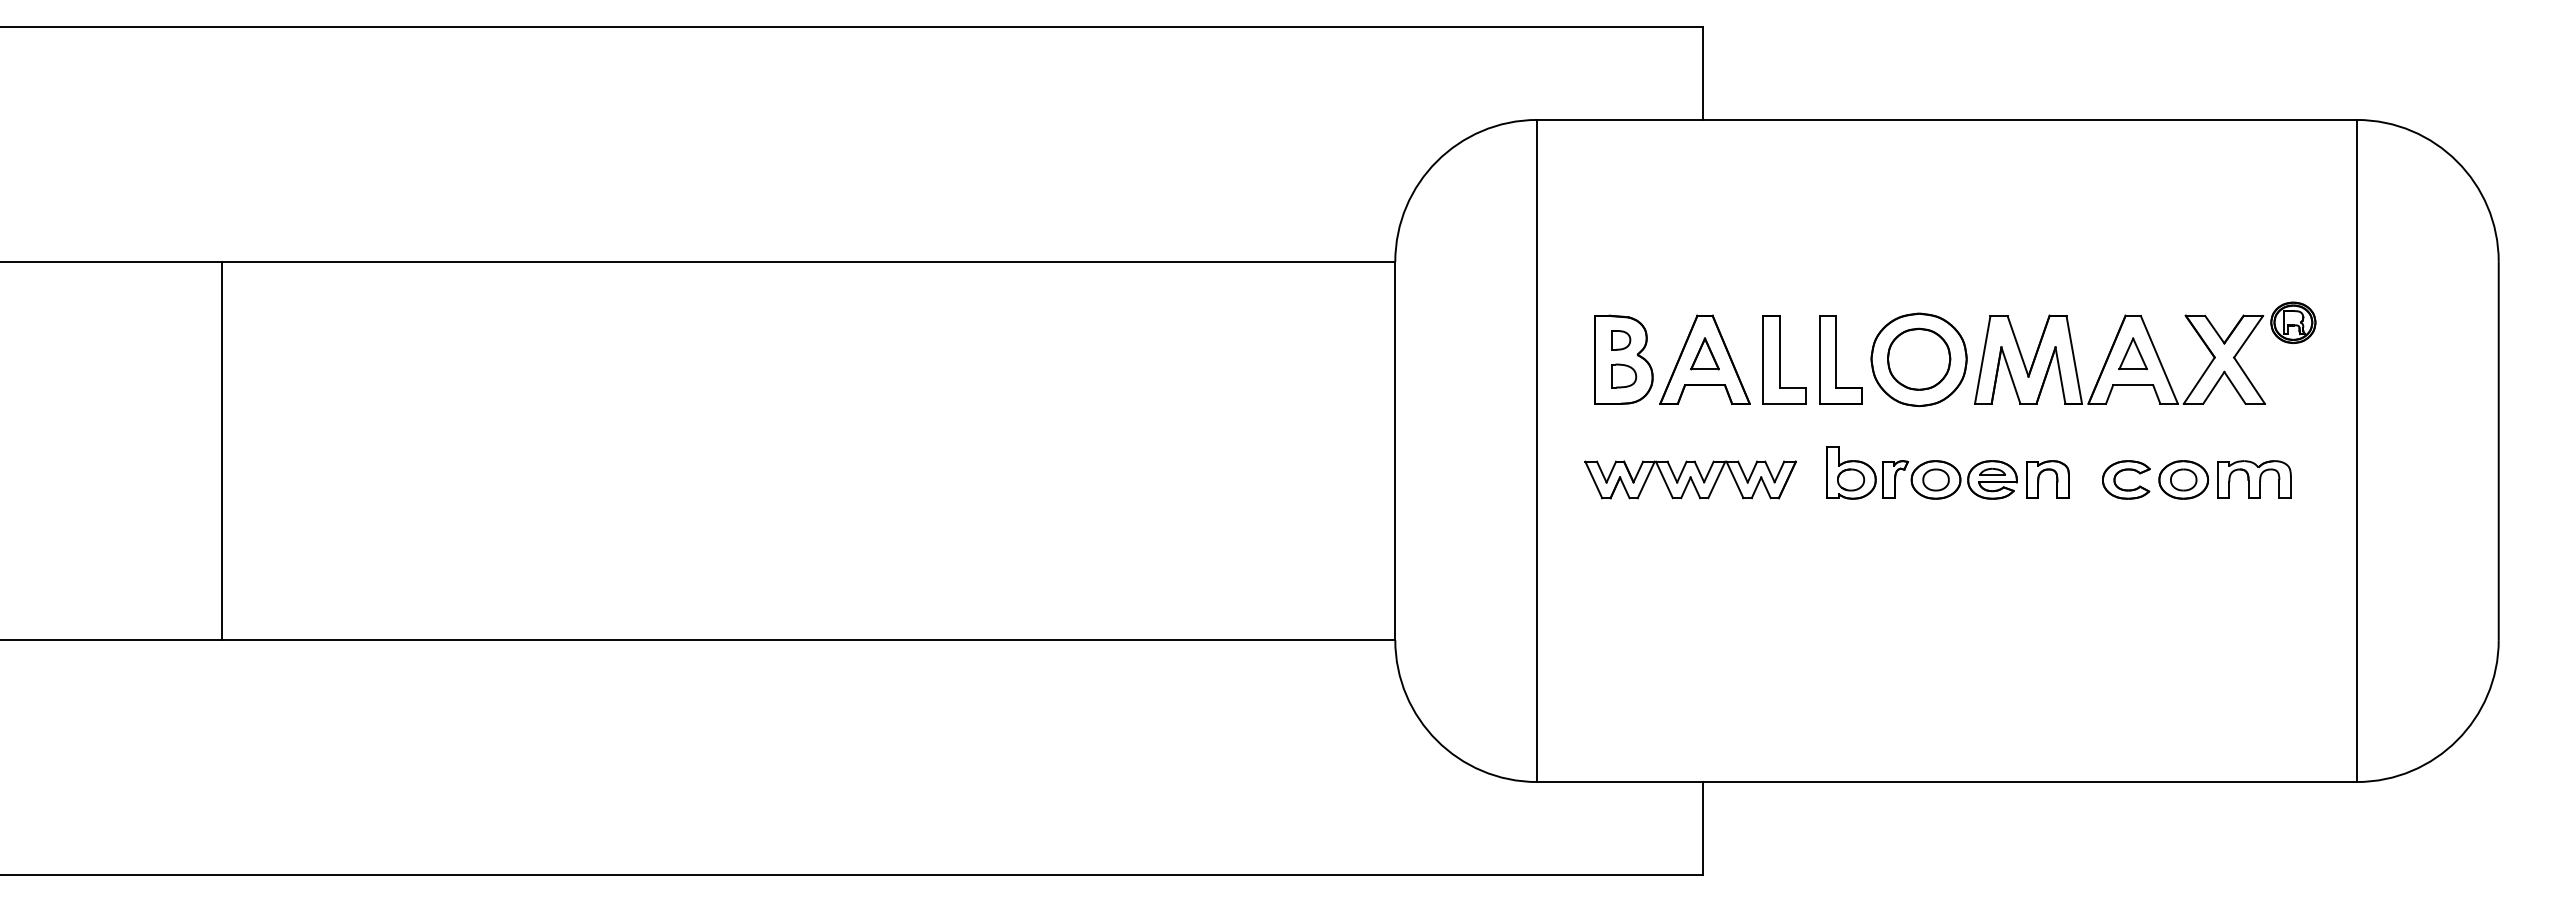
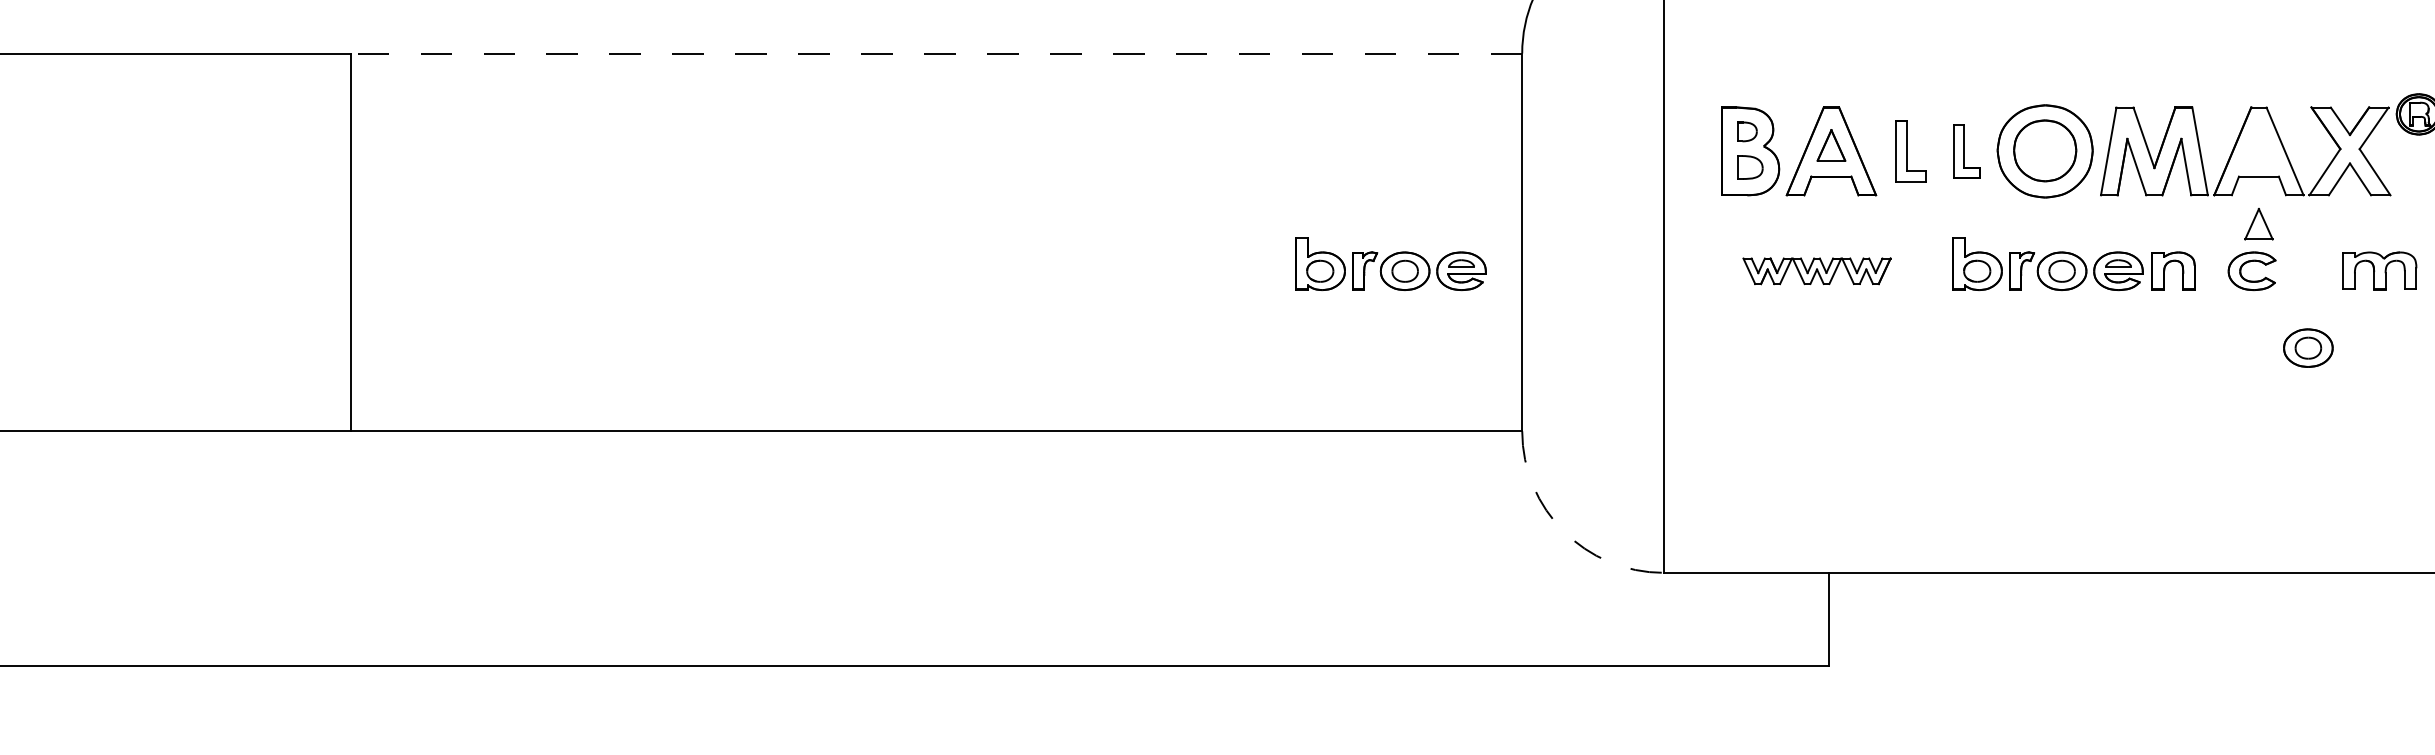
line: (808, 261) -> (936, 53), solid -> dashed
part: (2132, 353) -> (2258, 223), moved
part: (1784, 359) -> (1910, 151), size x0.7
part: (1840, 359) -> (1966, 151), size x0.6
part: (1263, 472) -> (1390, 263), added
part: (1690, 479) -> (1816, 270), size x0.7
part: (2183, 479) -> (2308, 347), moved
arc: (1436, 740) -> (1563, 531), solid -> dashed

